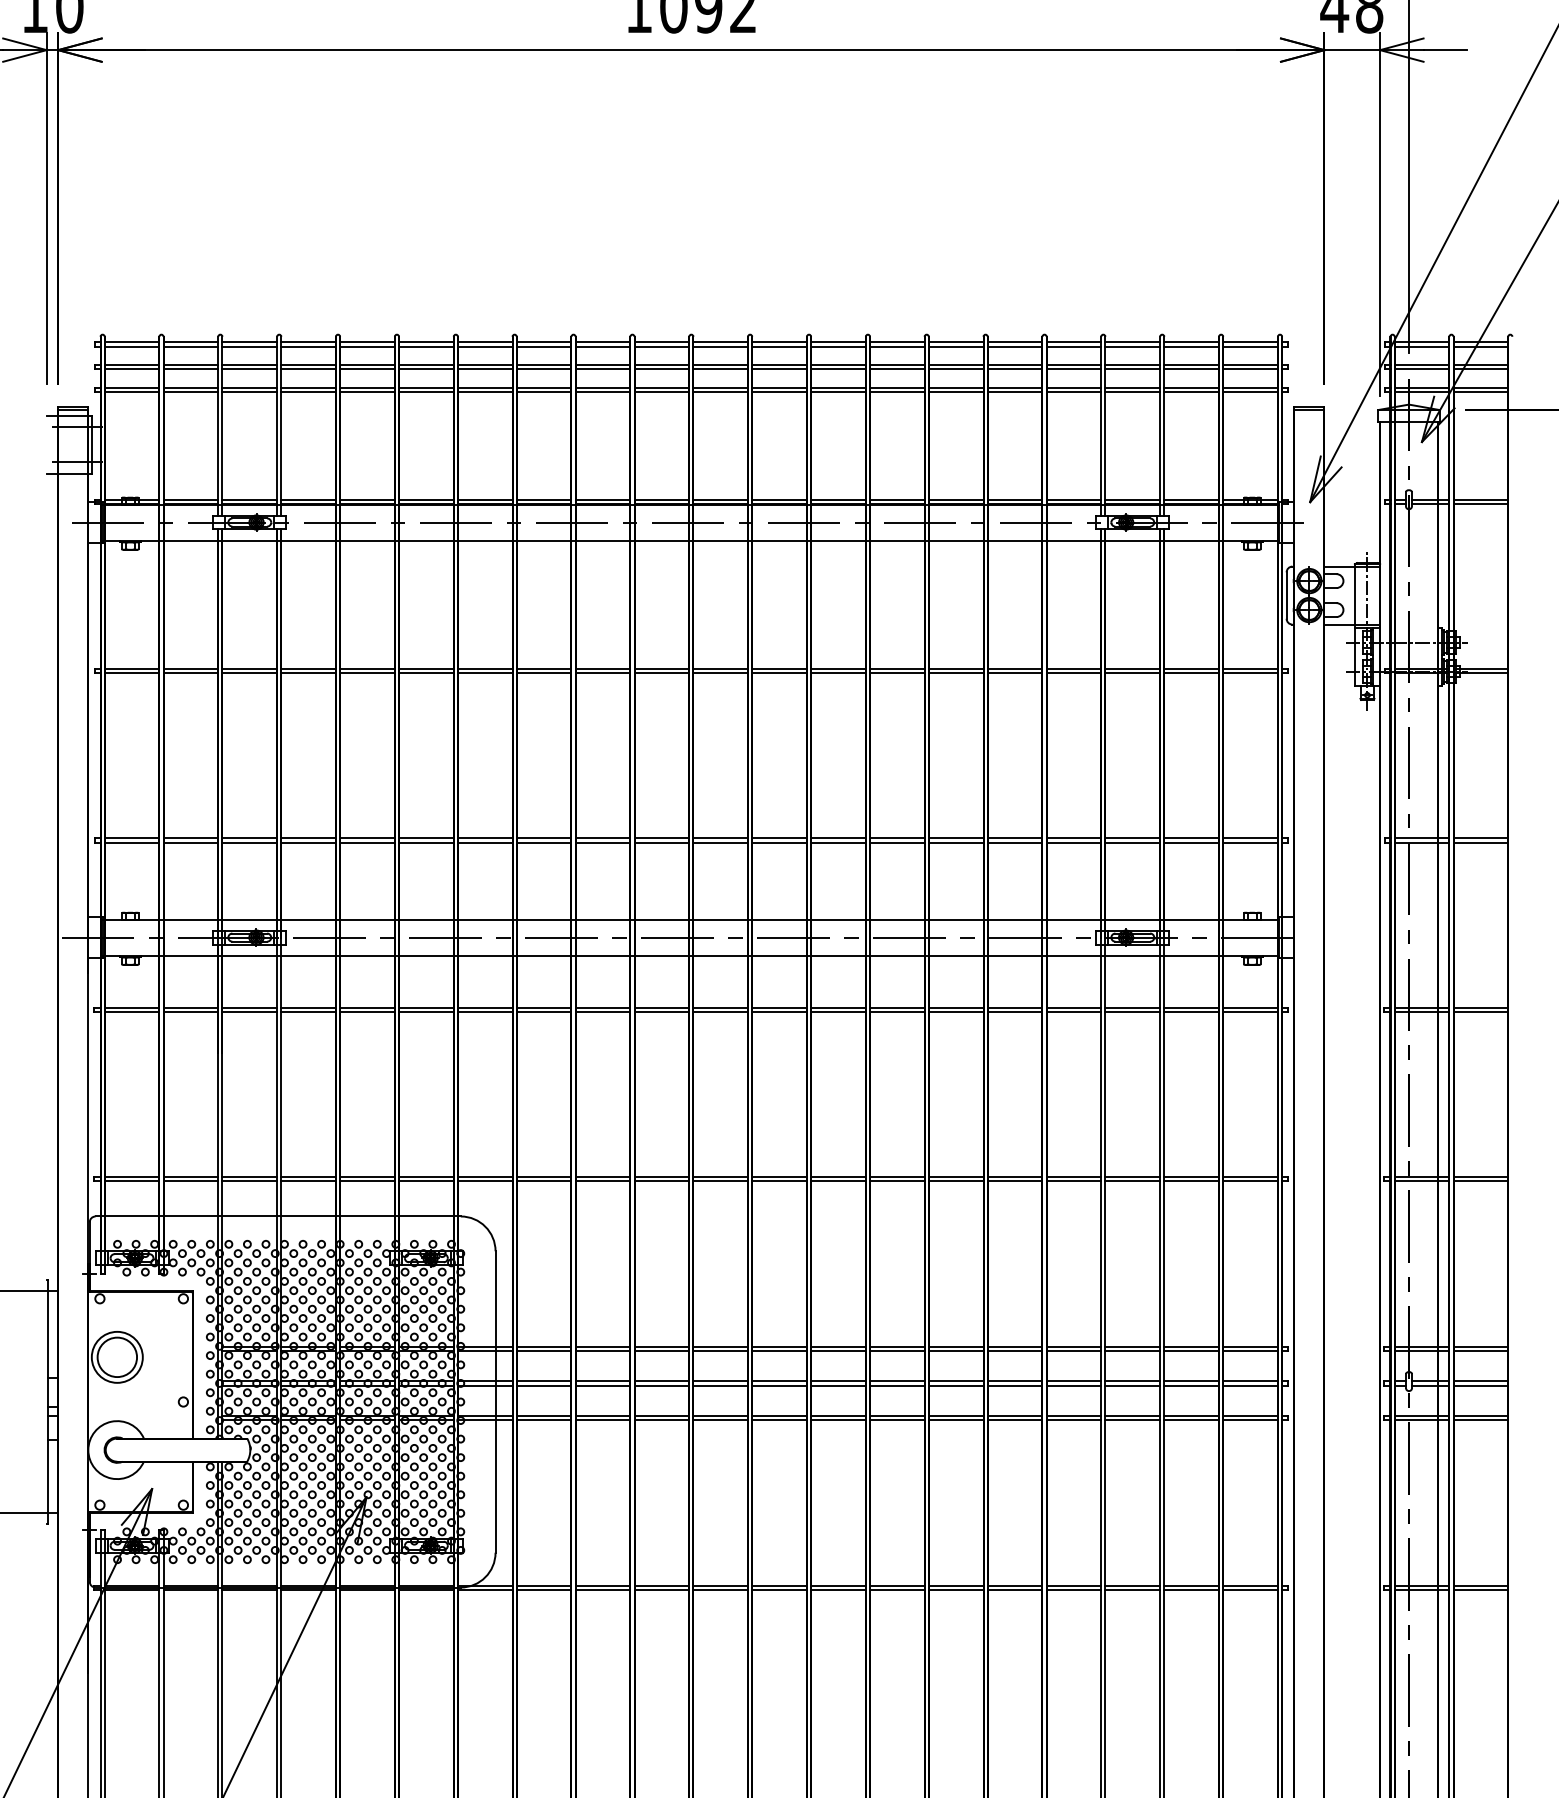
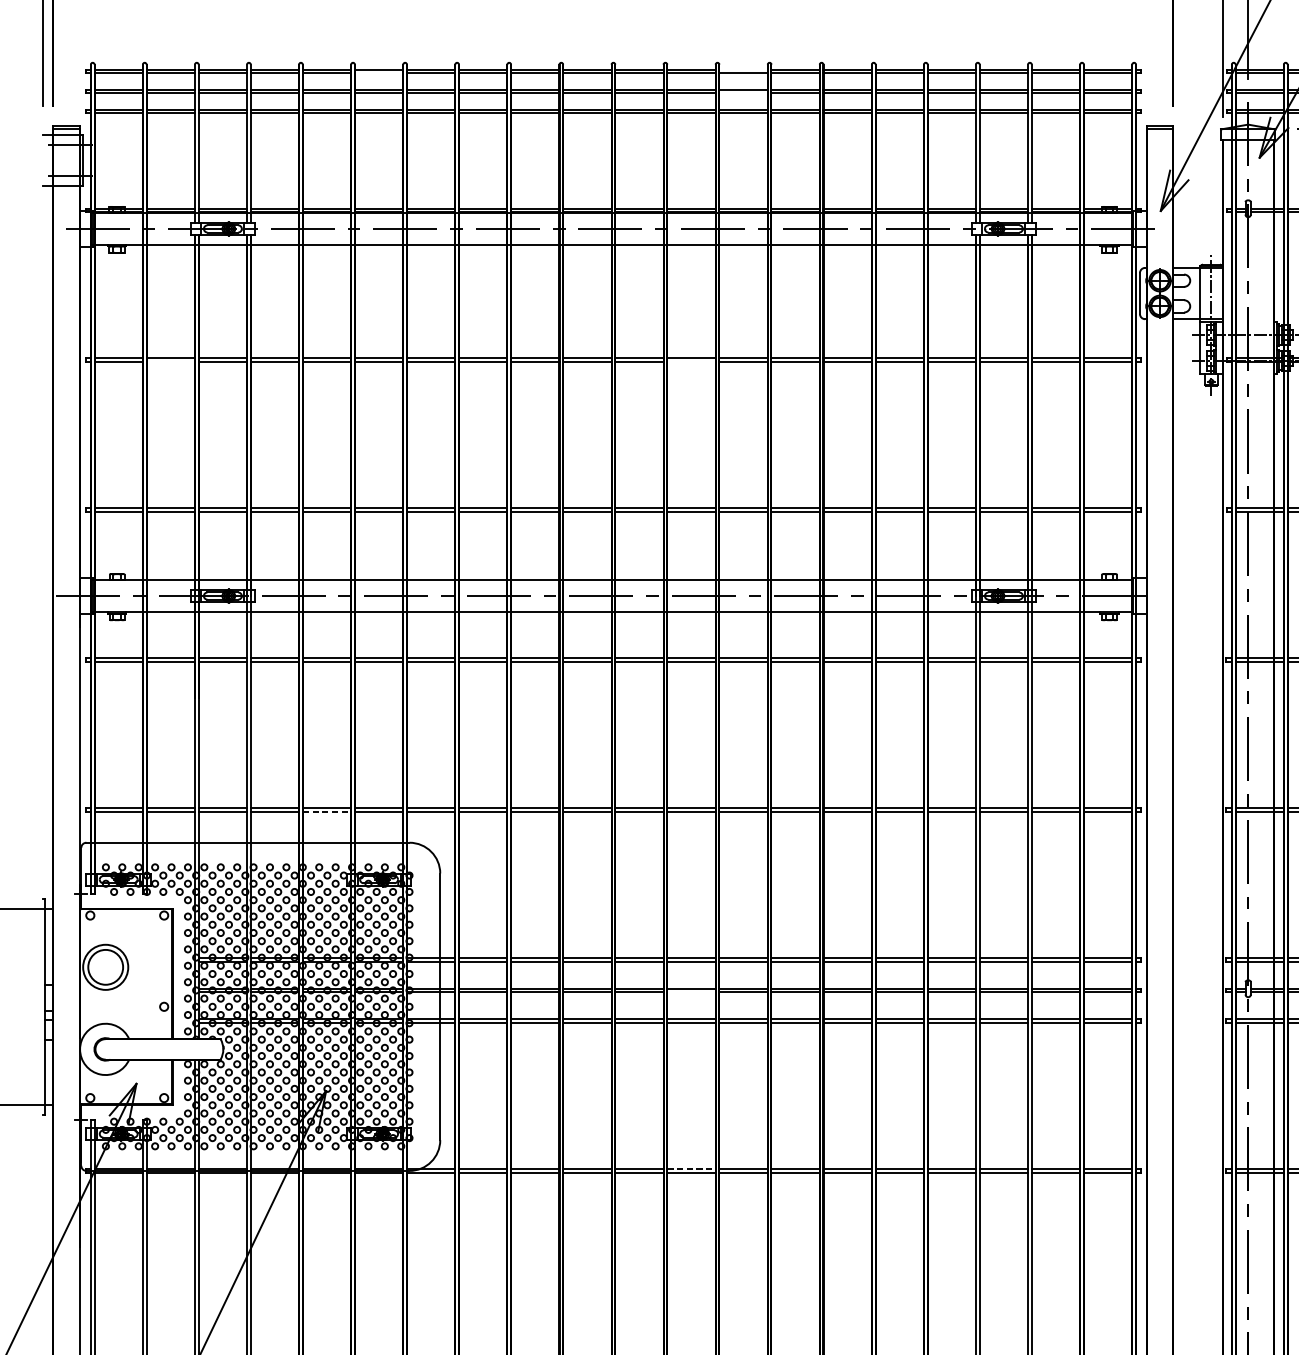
line: (838, 342) -> (743, 69), removed
line: (426, 346) -> (379, 73), removed
line: (838, 369) -> (743, 93), removed
line: (190, 673) -> (170, 362), removed
line: (779, 673) -> (691, 362), removed
line: (368, 1181) -> (327, 811), solid -> dashed
line: (779, 1385) -> (691, 992), removed
line: (780, 1585) -> (692, 1169), solid -> dashed

